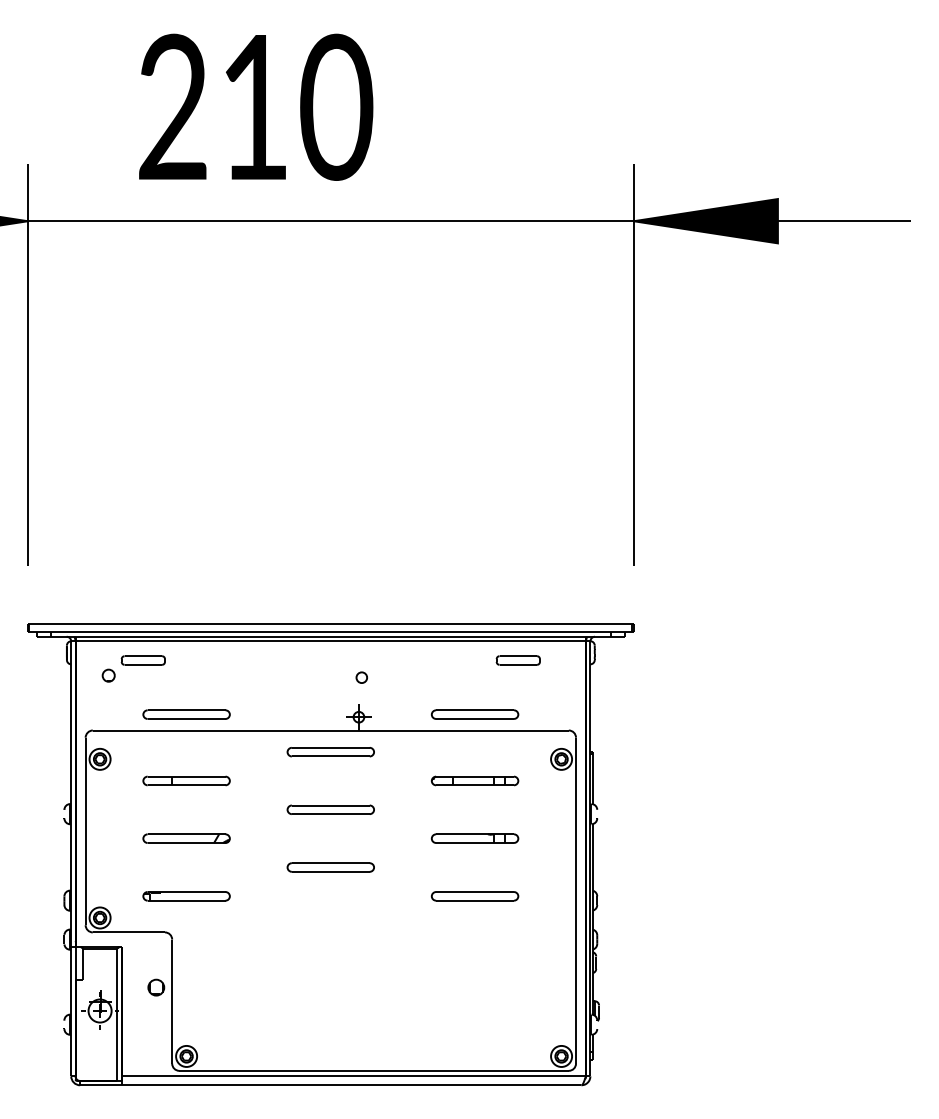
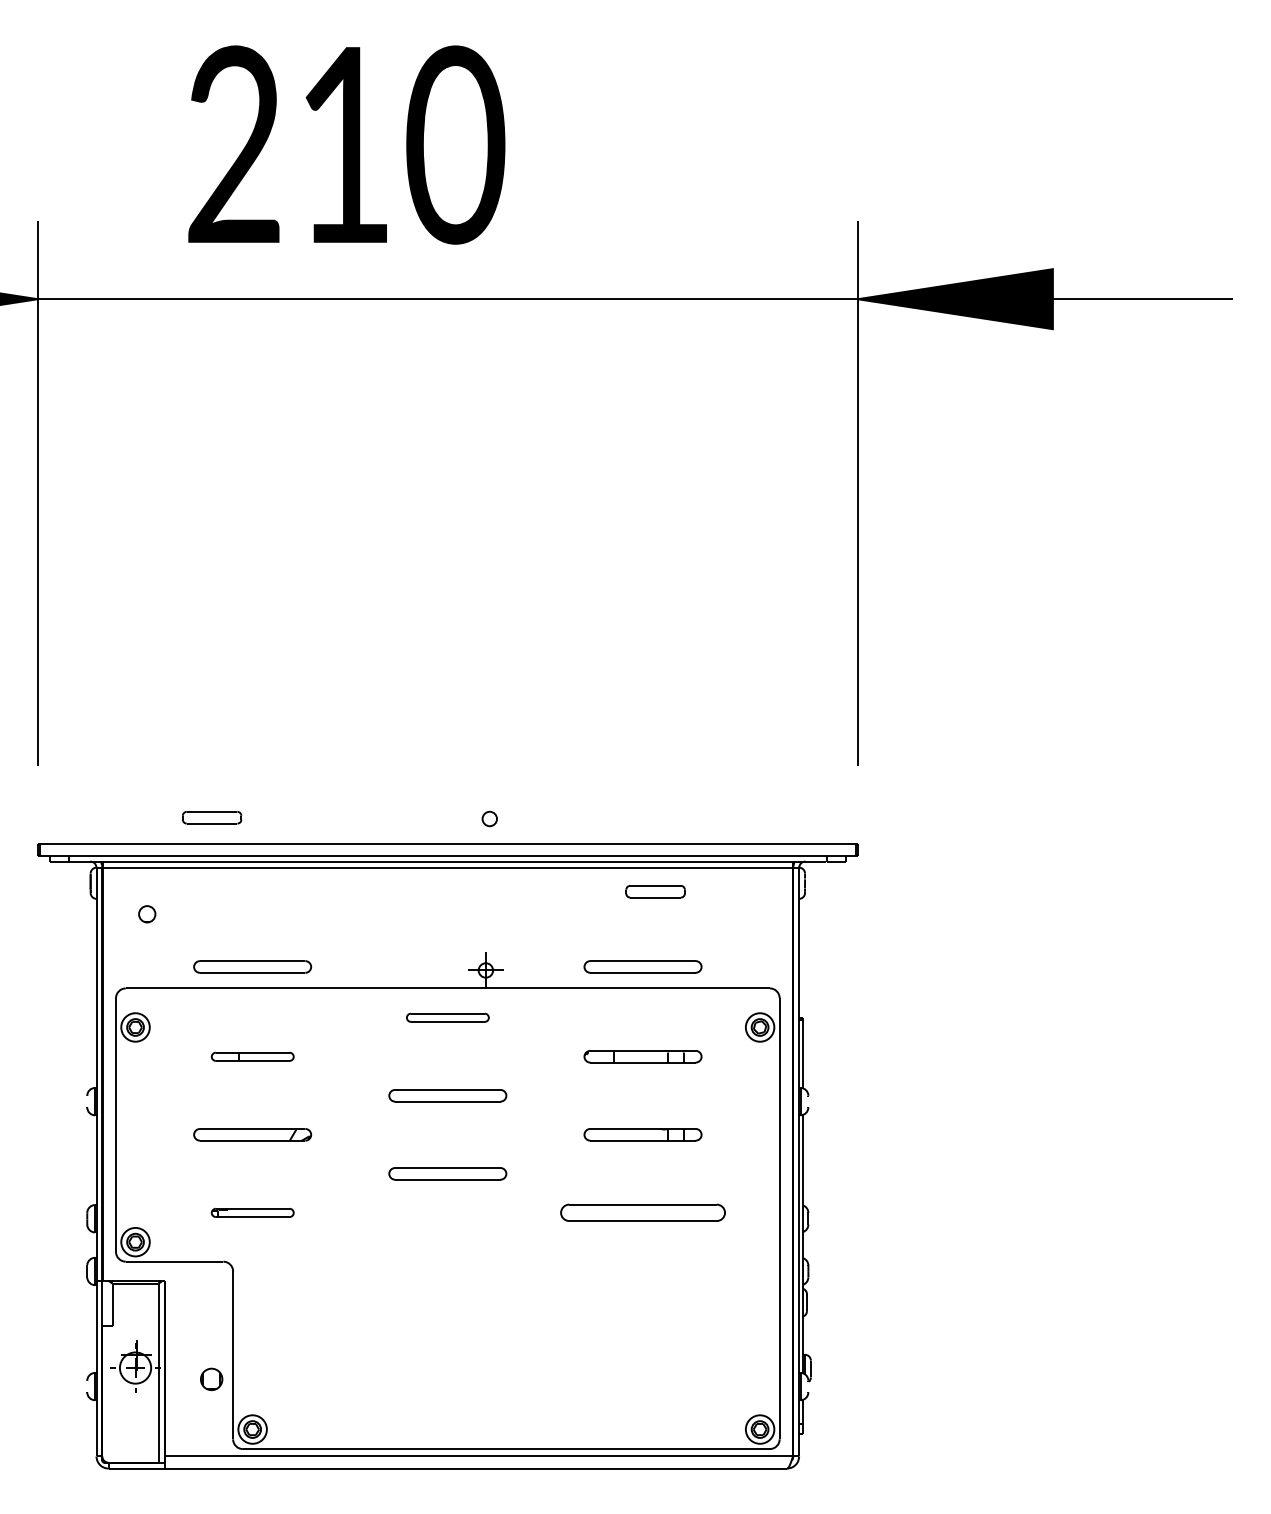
part: (143, 660) -> (212, 817), moved
part: (518, 660) -> (655, 891), moved
part: (361, 677) -> (489, 818), moved
part: (330, 751) -> (447, 1017), size x0.7
part: (186, 780) -> (252, 1056), size x0.7
part: (186, 896) -> (252, 1212), size x0.7
part: (474, 896) -> (642, 1212), size x1.4
part: (156, 987) -> (211, 1379), moved

